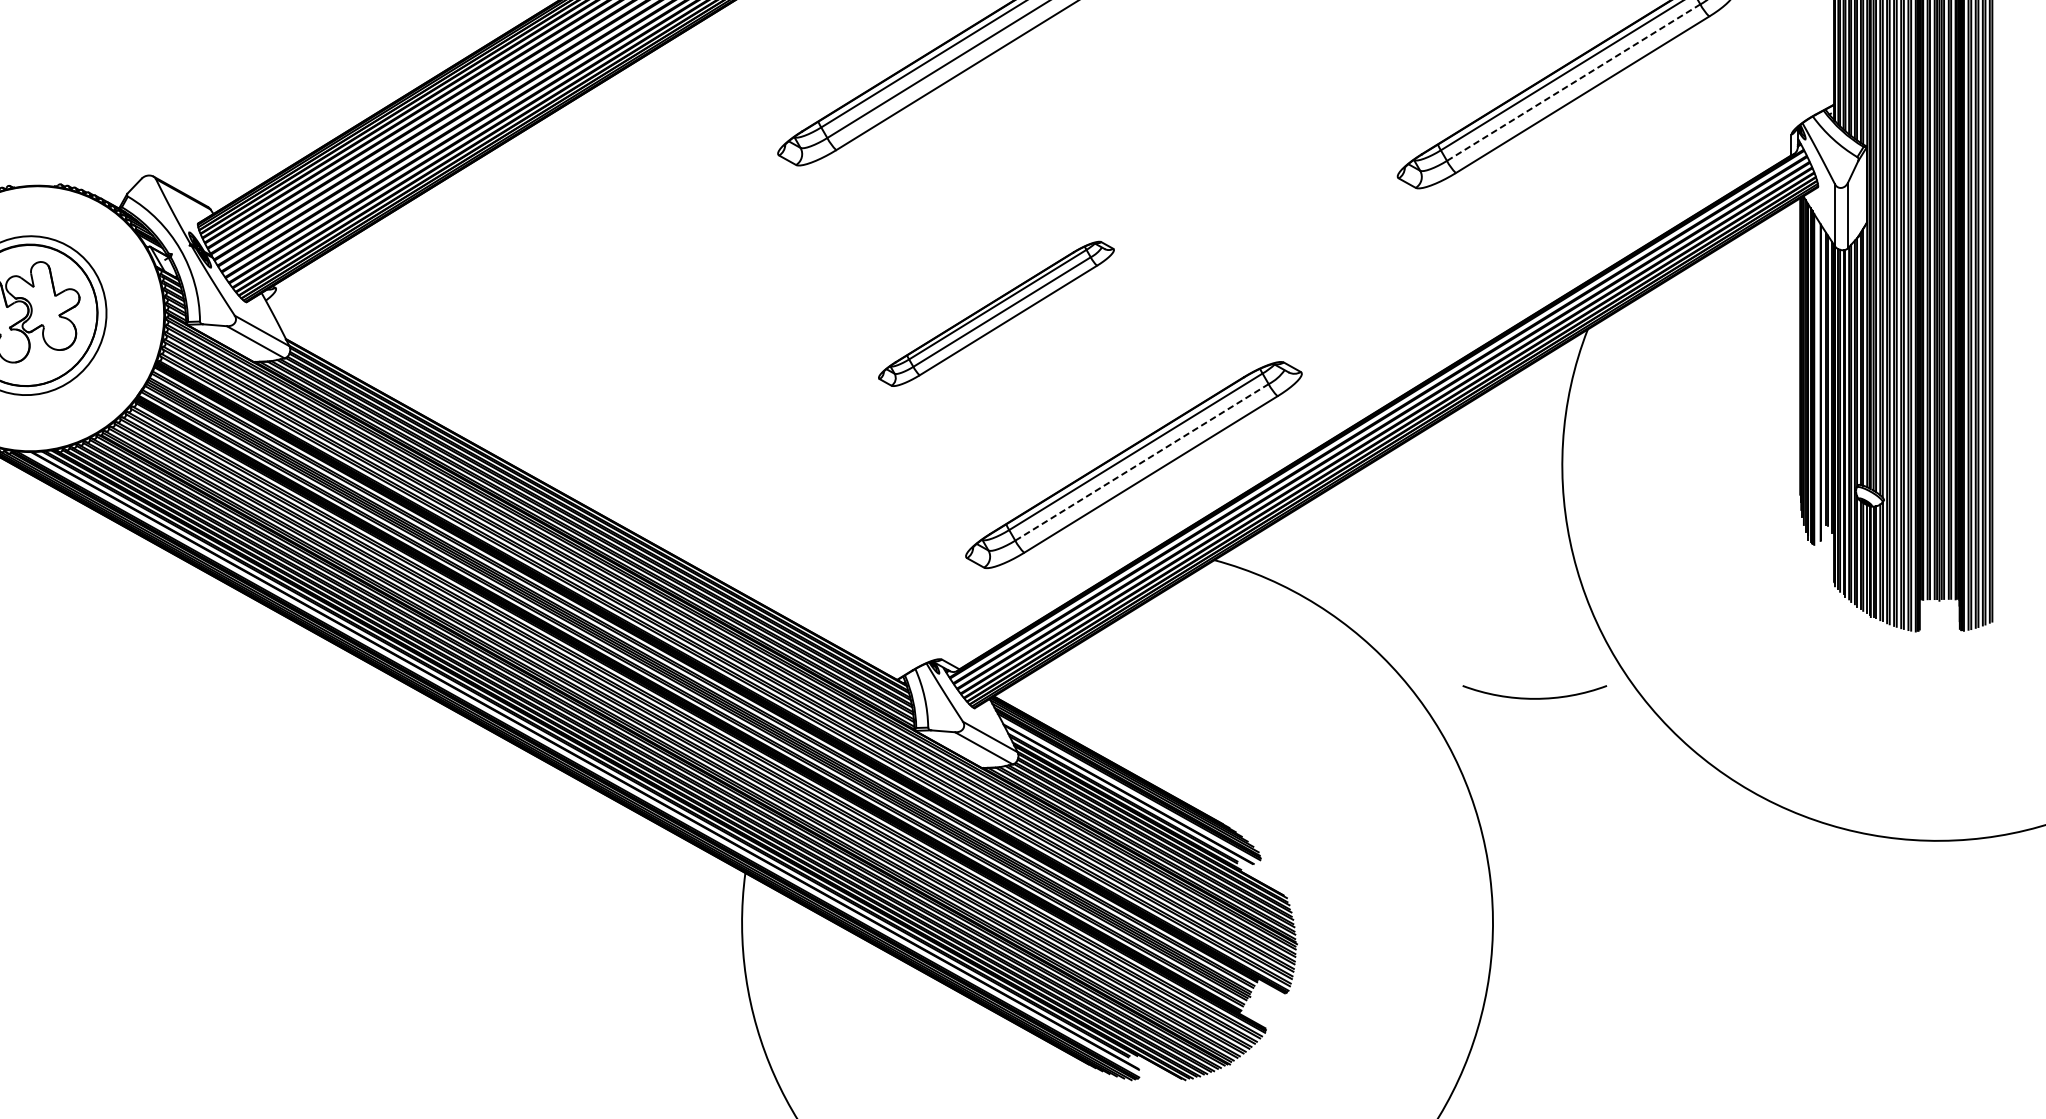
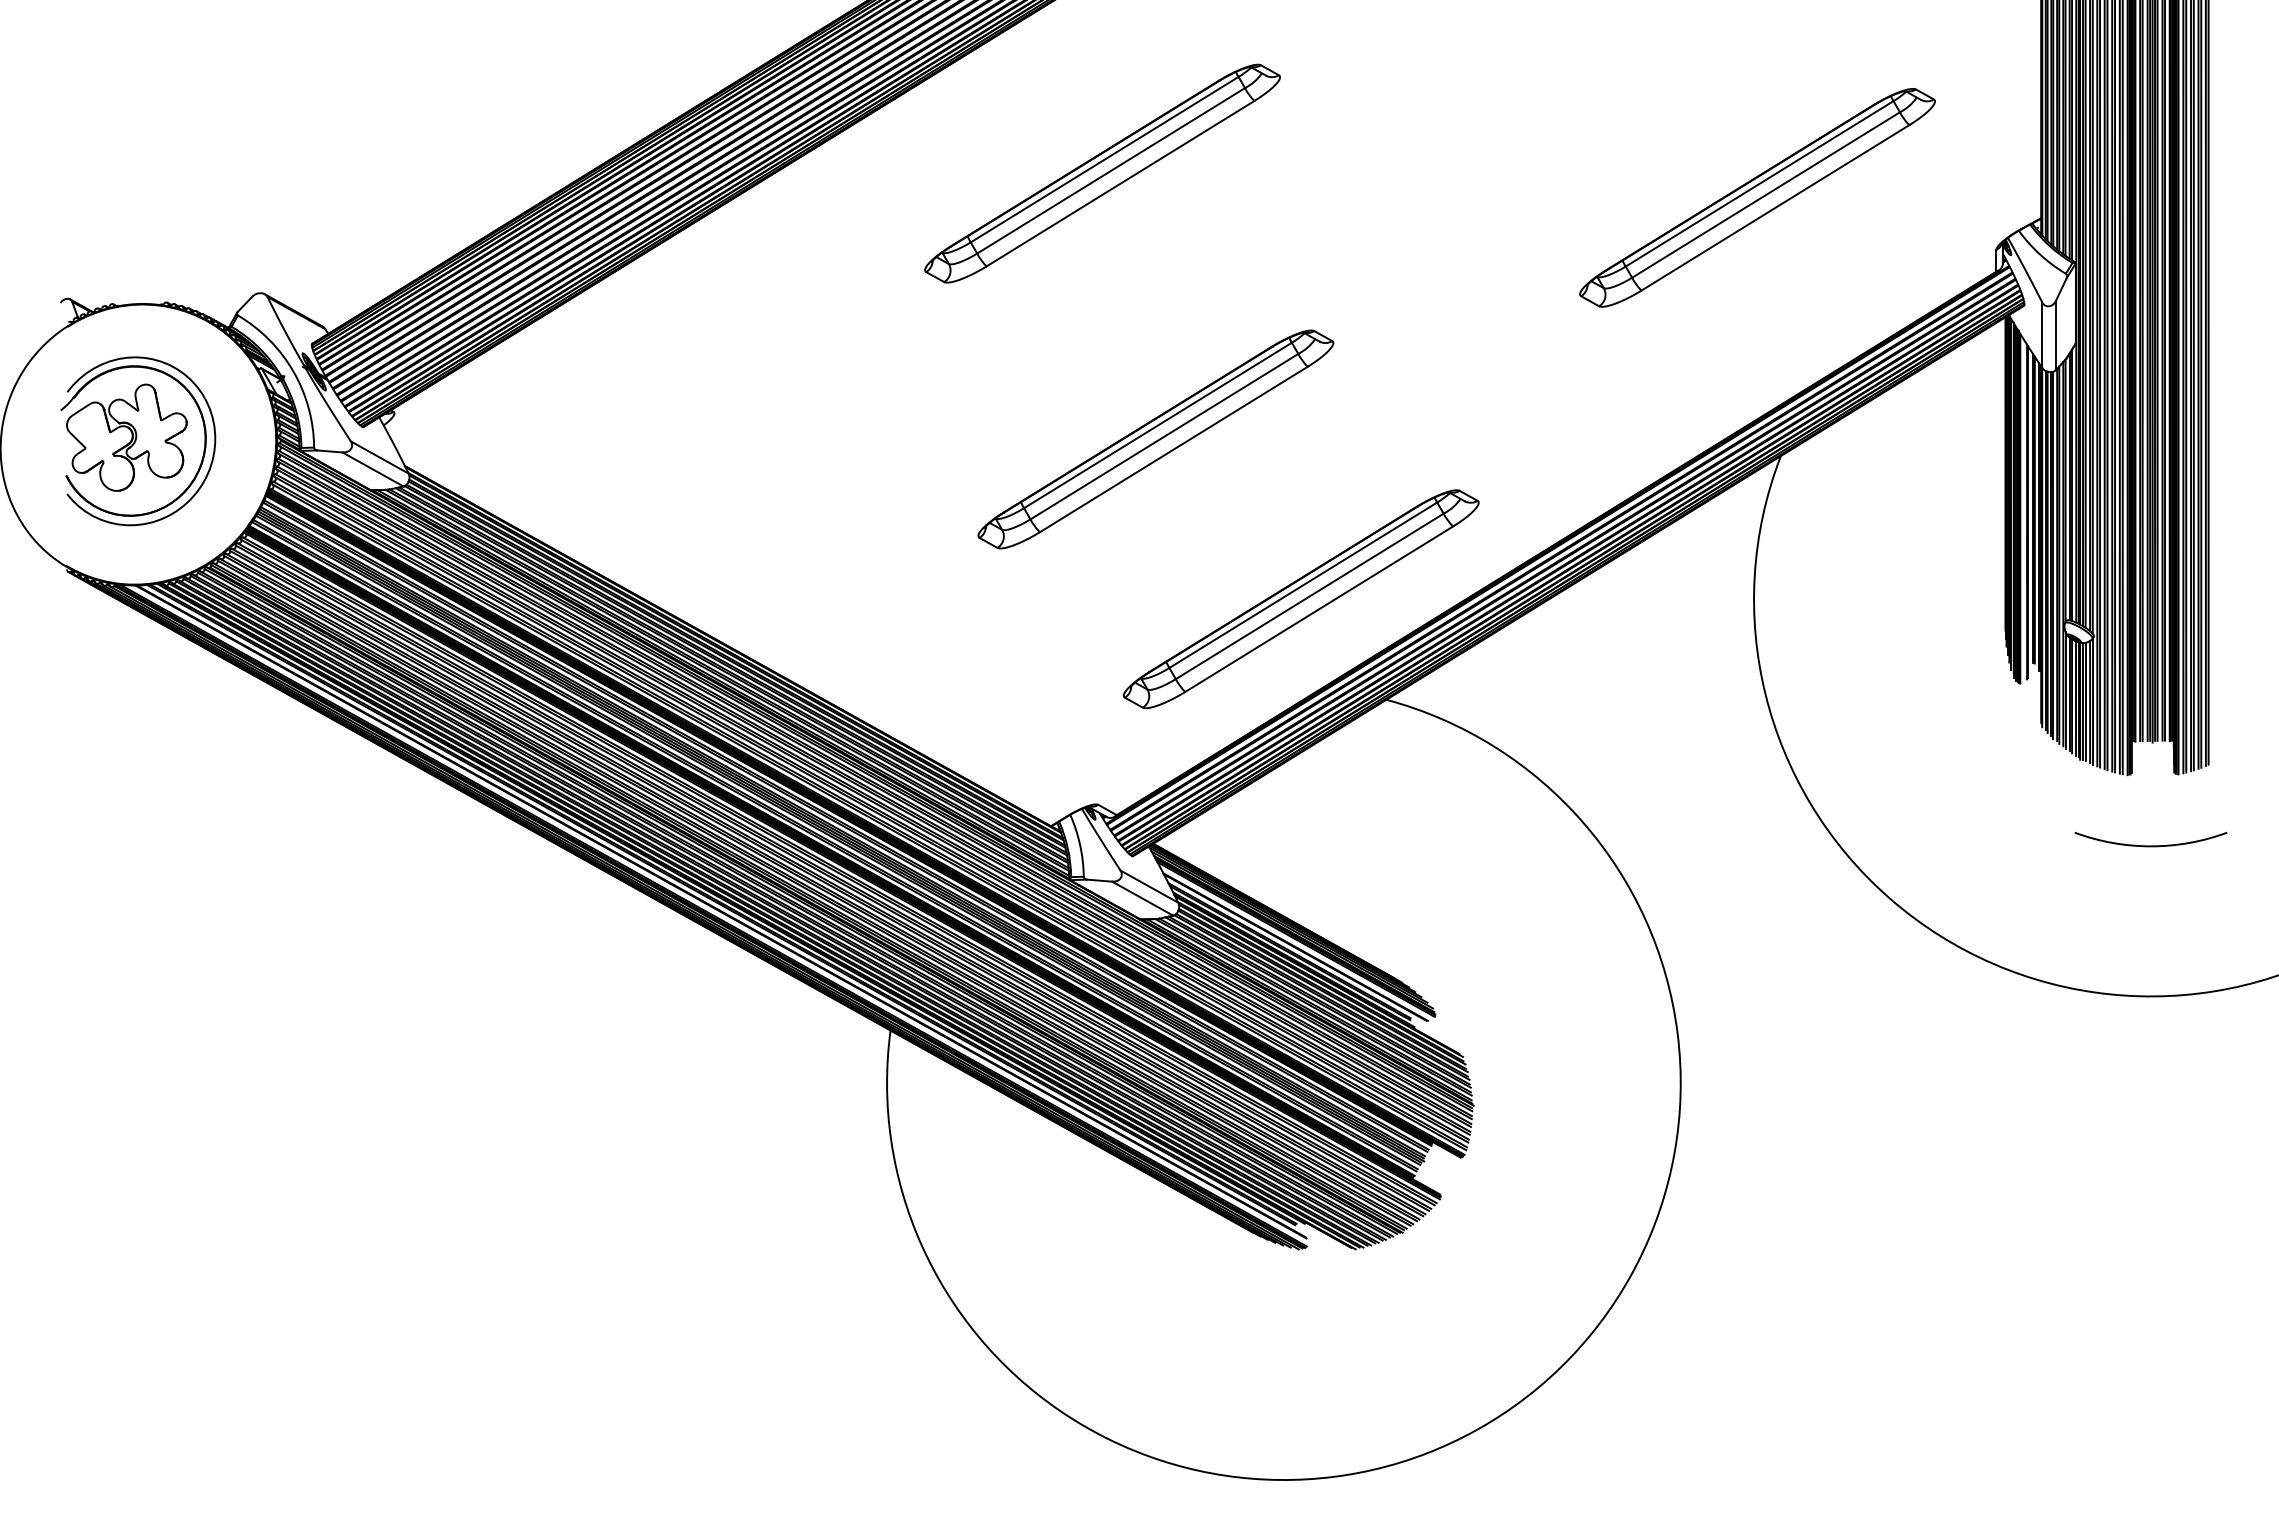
line: (1574, 82) -> (1766, 194), dashed -> solid
part: (996, 313) -> (1155, 439), size x1.43
line: (1142, 462) -> (1310, 596), dashed -> solid
arc: (1534, 698) -> (2150, 845), moved

